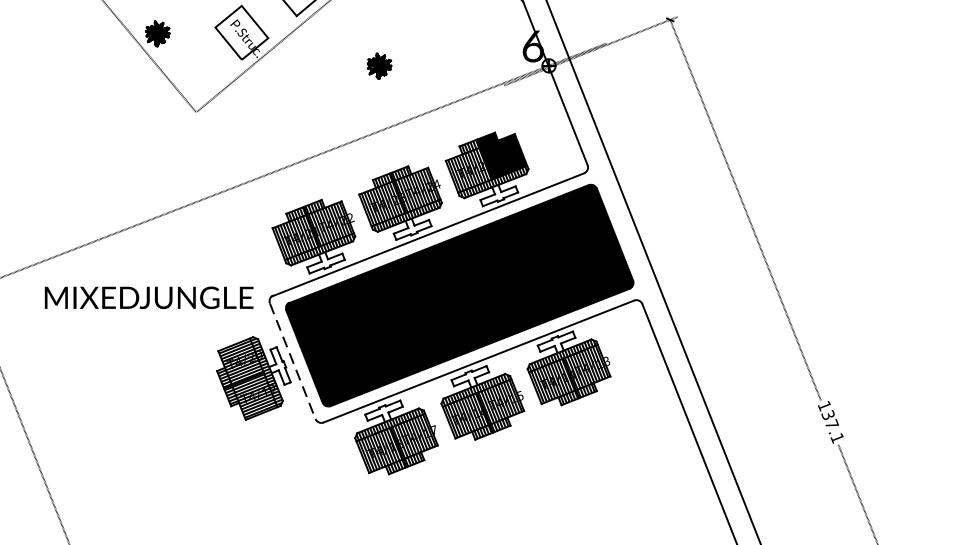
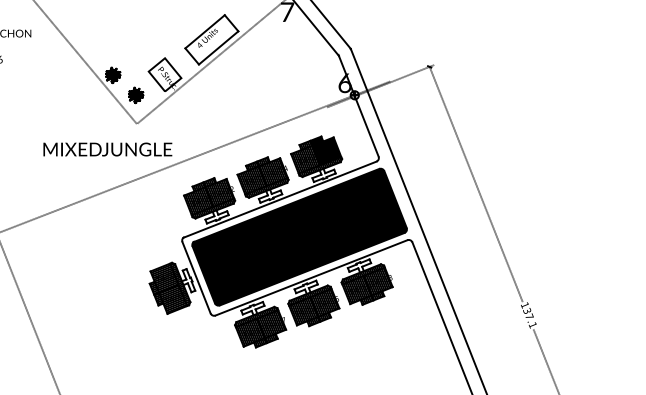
part: (380, 66) -> (136, 95), moved
text: (148, 297) -> (107, 149), moved
line: (292, 362) -> (196, 278), dashed -> solid

